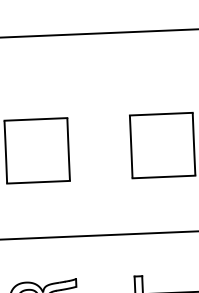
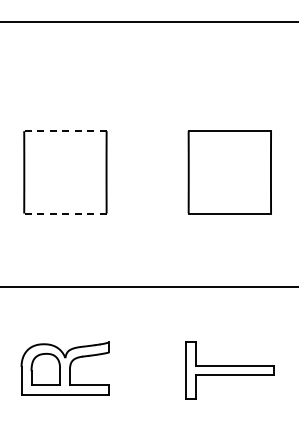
line: (35, 119) -> (64, 131), solid -> dashed
line: (37, 182) -> (64, 213), solid -> dashed

